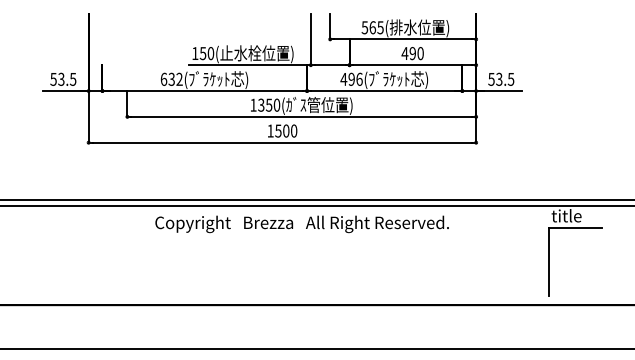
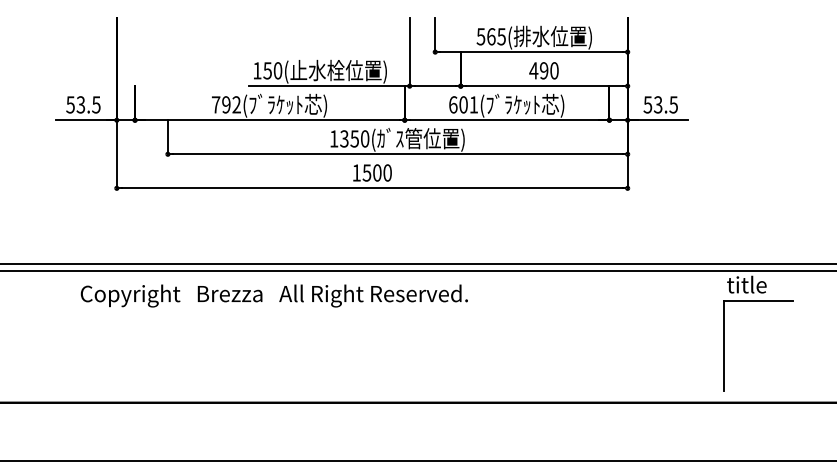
text: (167, 78) -> (220, 103), 632( -> 792(
text: (351, 78) -> (463, 103), 496( -> 601(
text: (301, 224) -> (273, 296), moved

